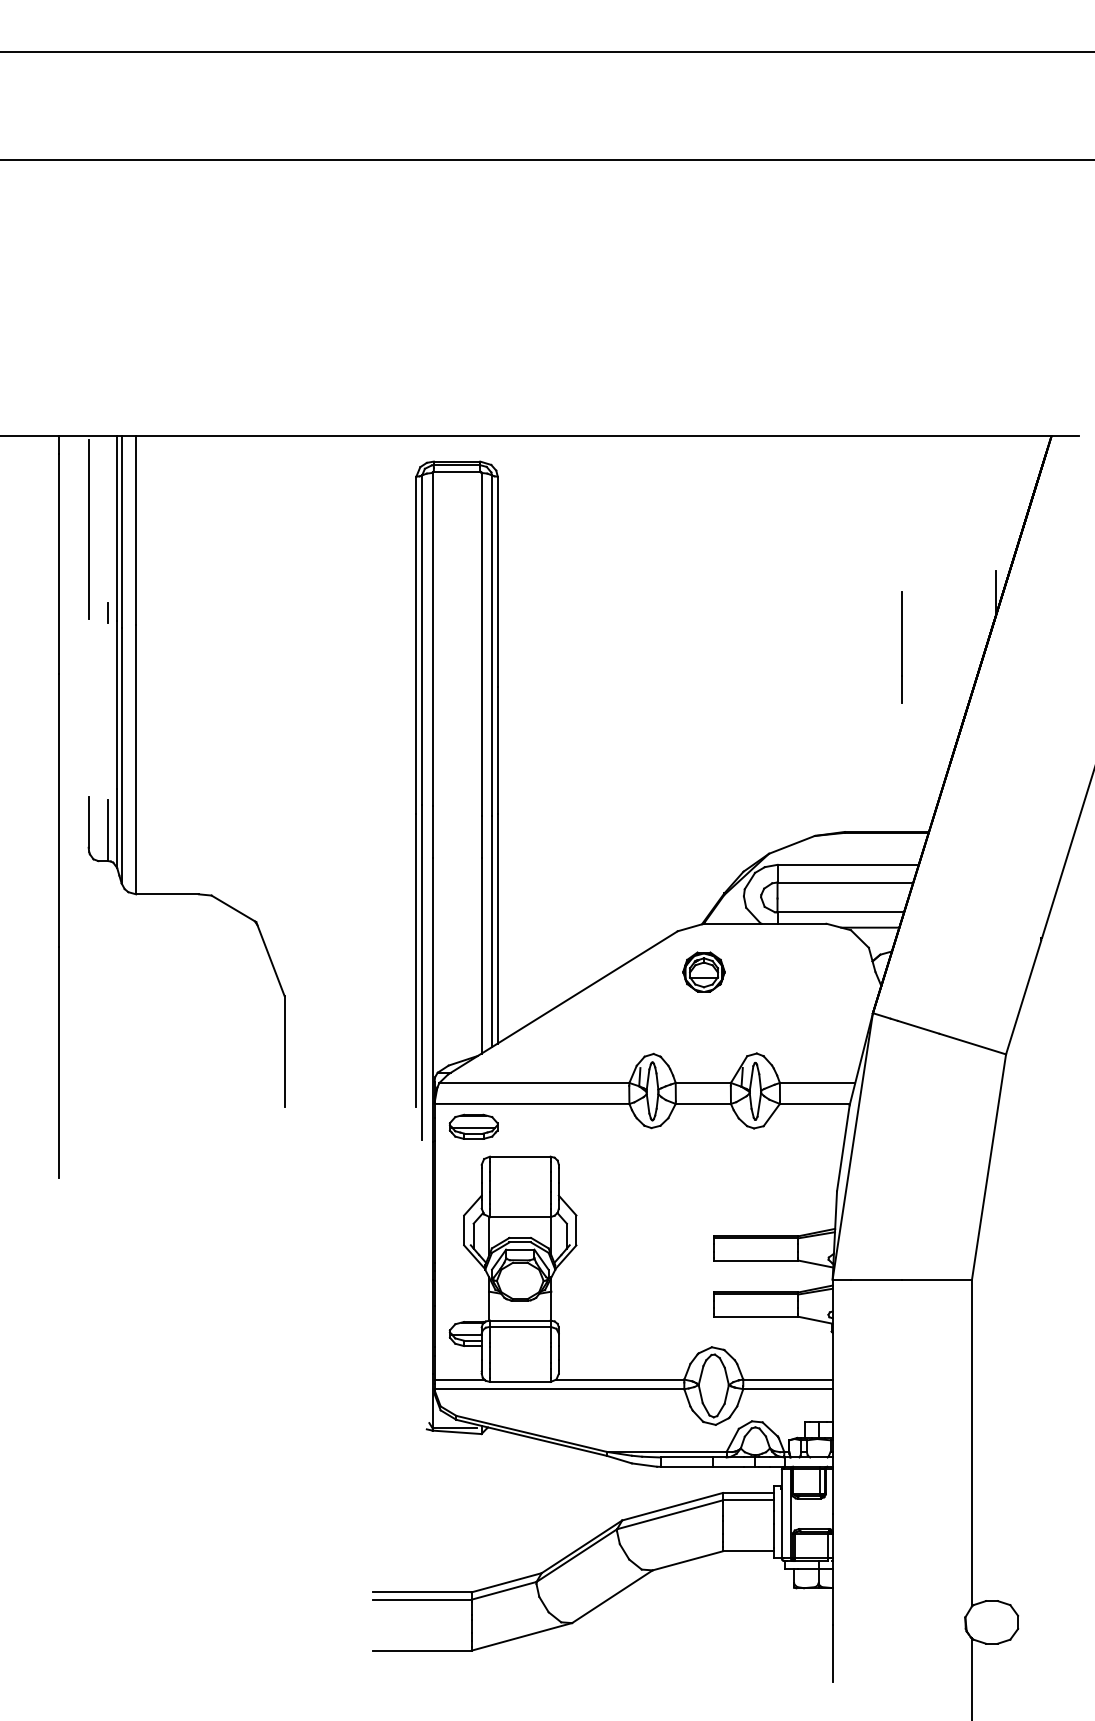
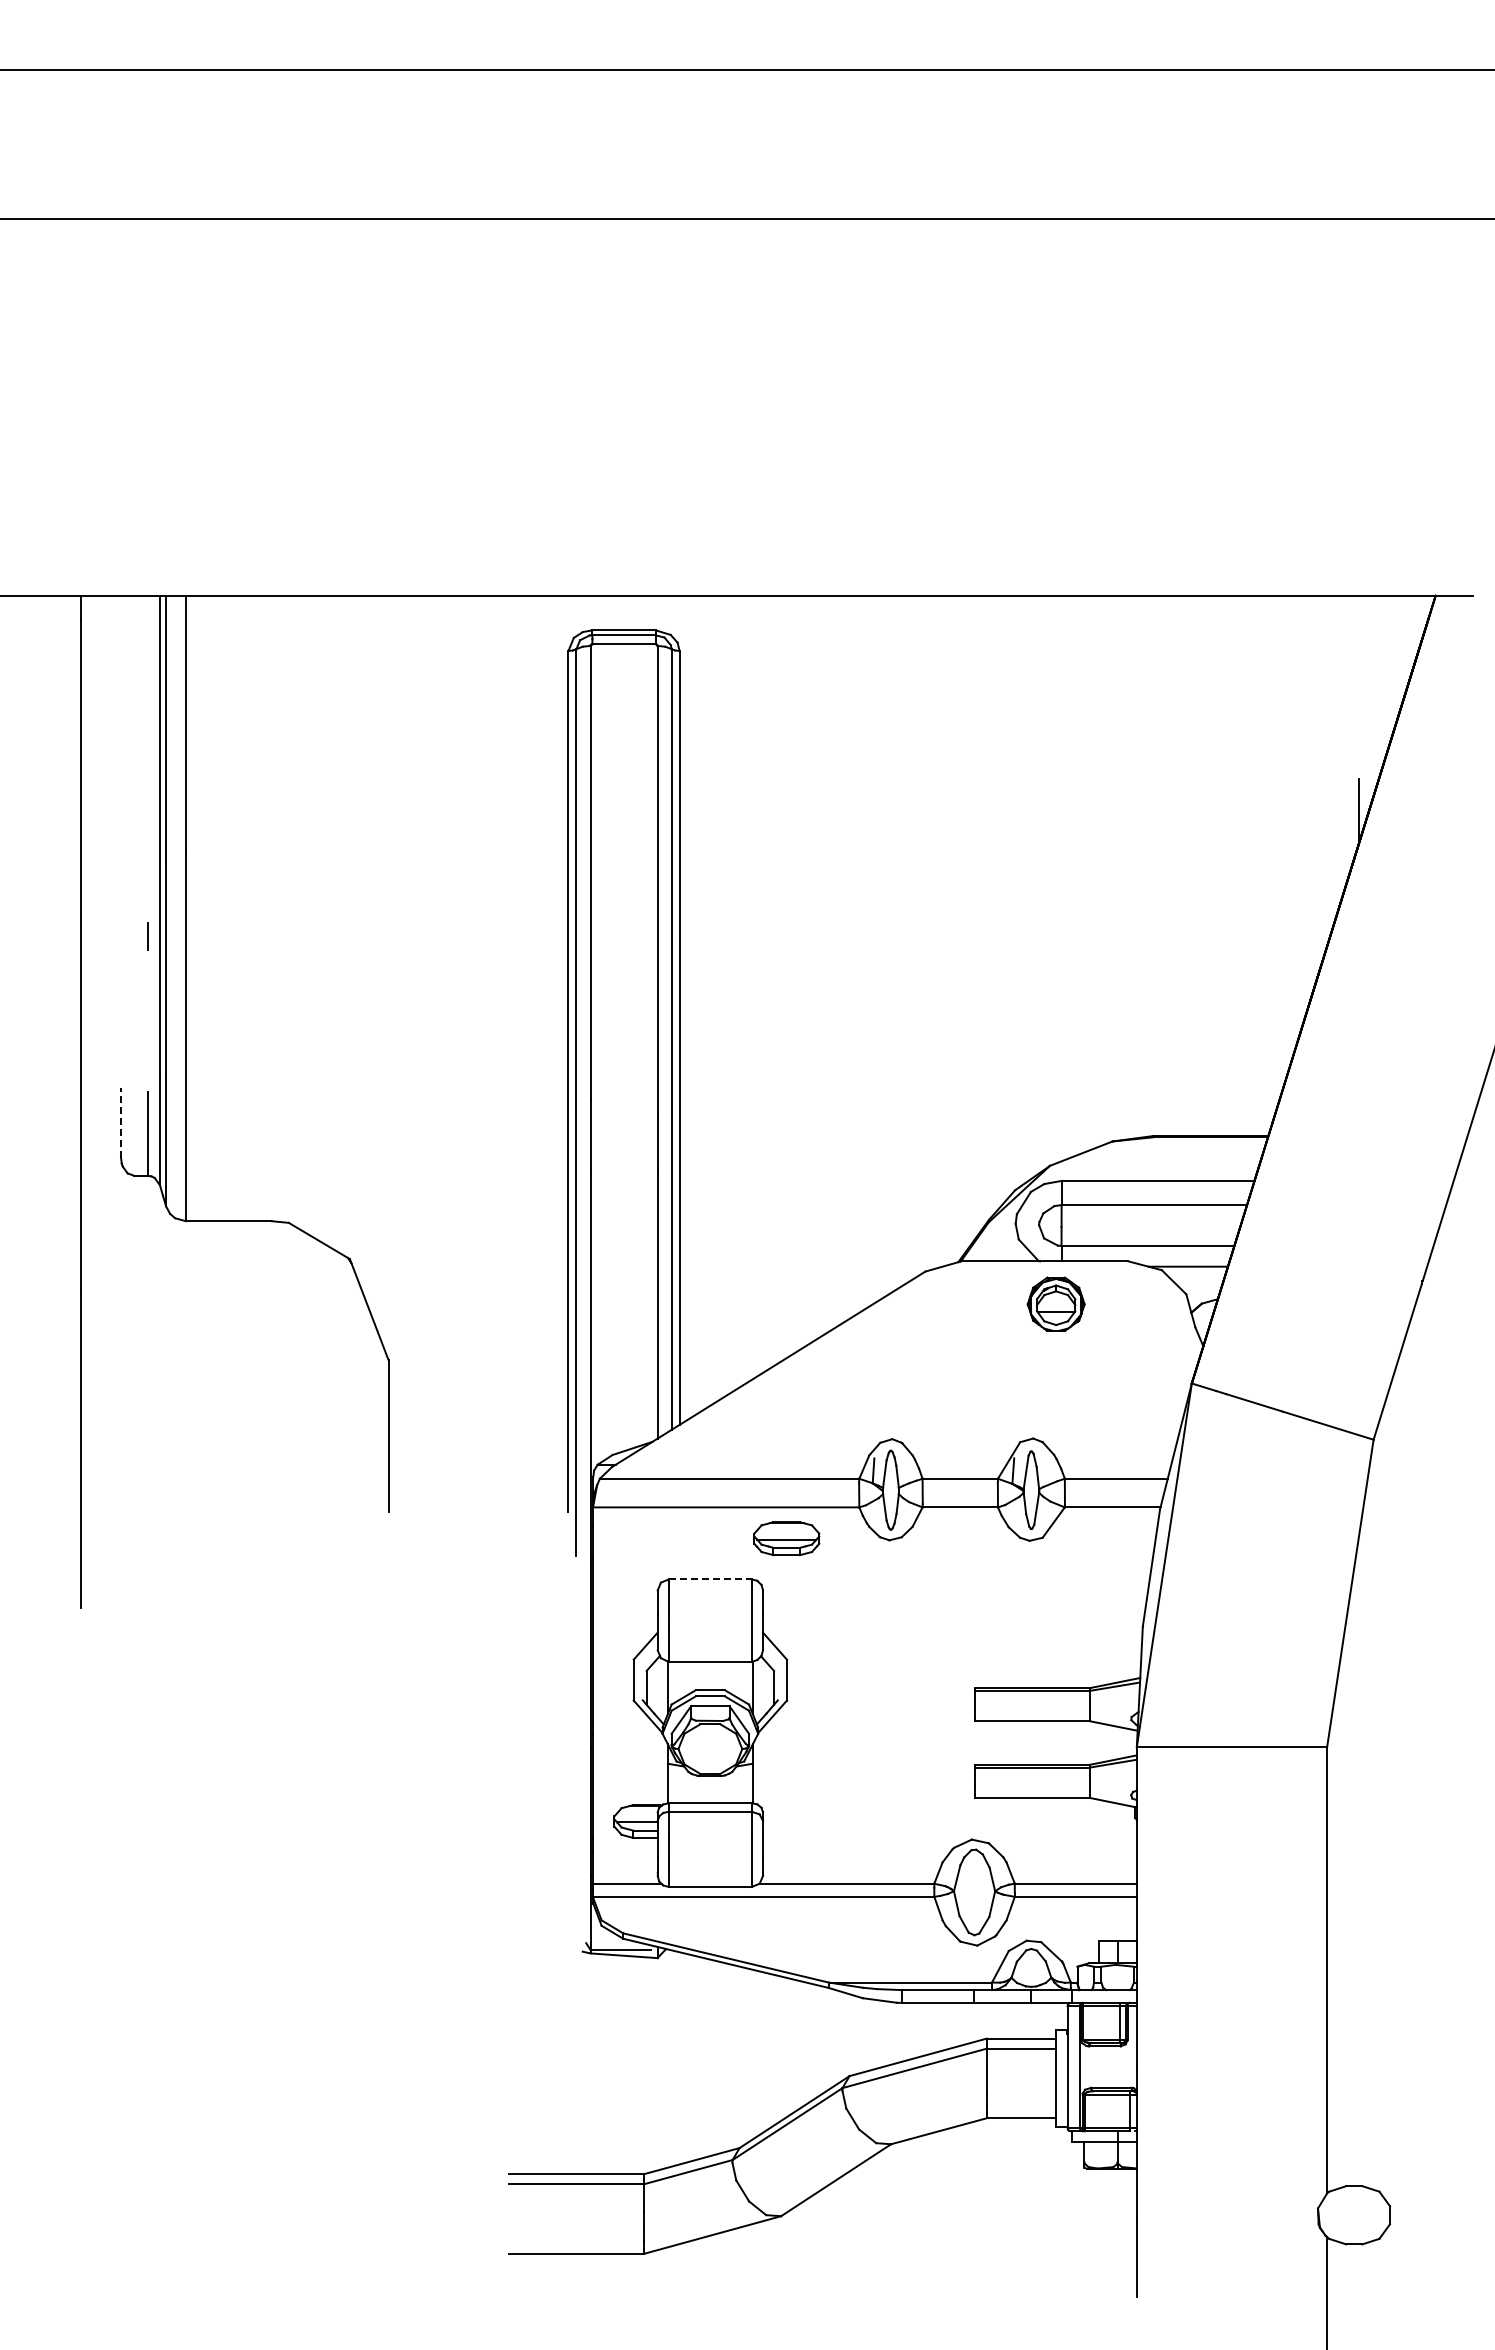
line: (89, 529) -> (121, 722), removed
line: (108, 613) -> (147, 936), moved
line: (901, 647) -> (1231, 884), removed
line: (89, 822) -> (121, 1122), solid -> dashed
part: (703, 971) -> (1055, 1303), moved
part: (473, 1126) -> (786, 1538), moved
line: (520, 1156) -> (710, 1579), solid -> dashed

